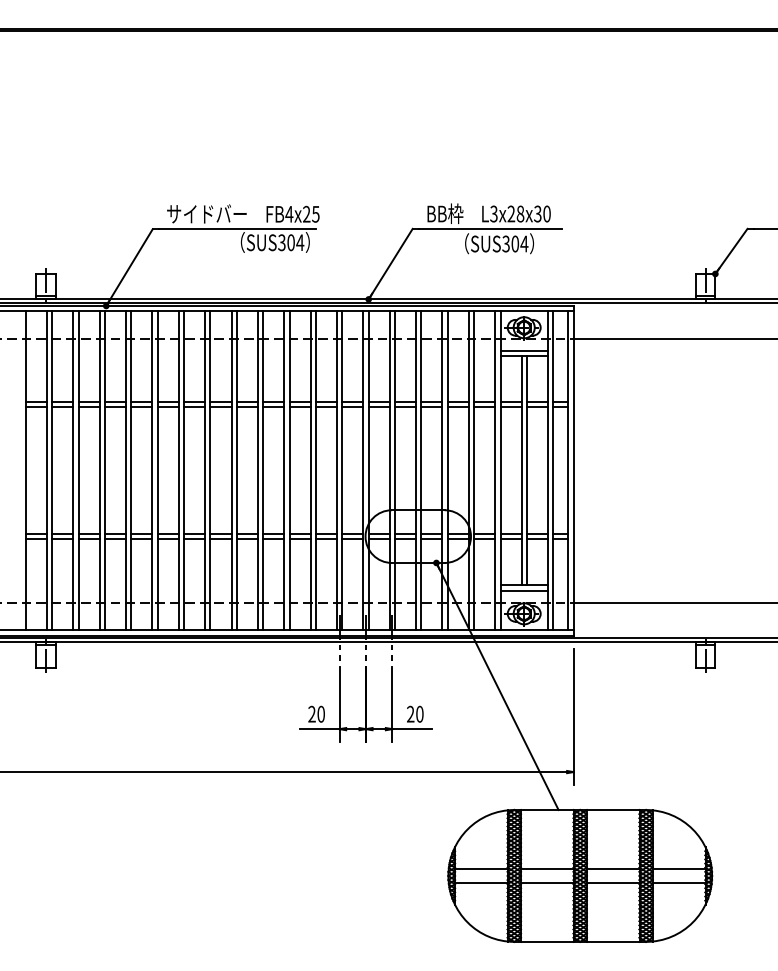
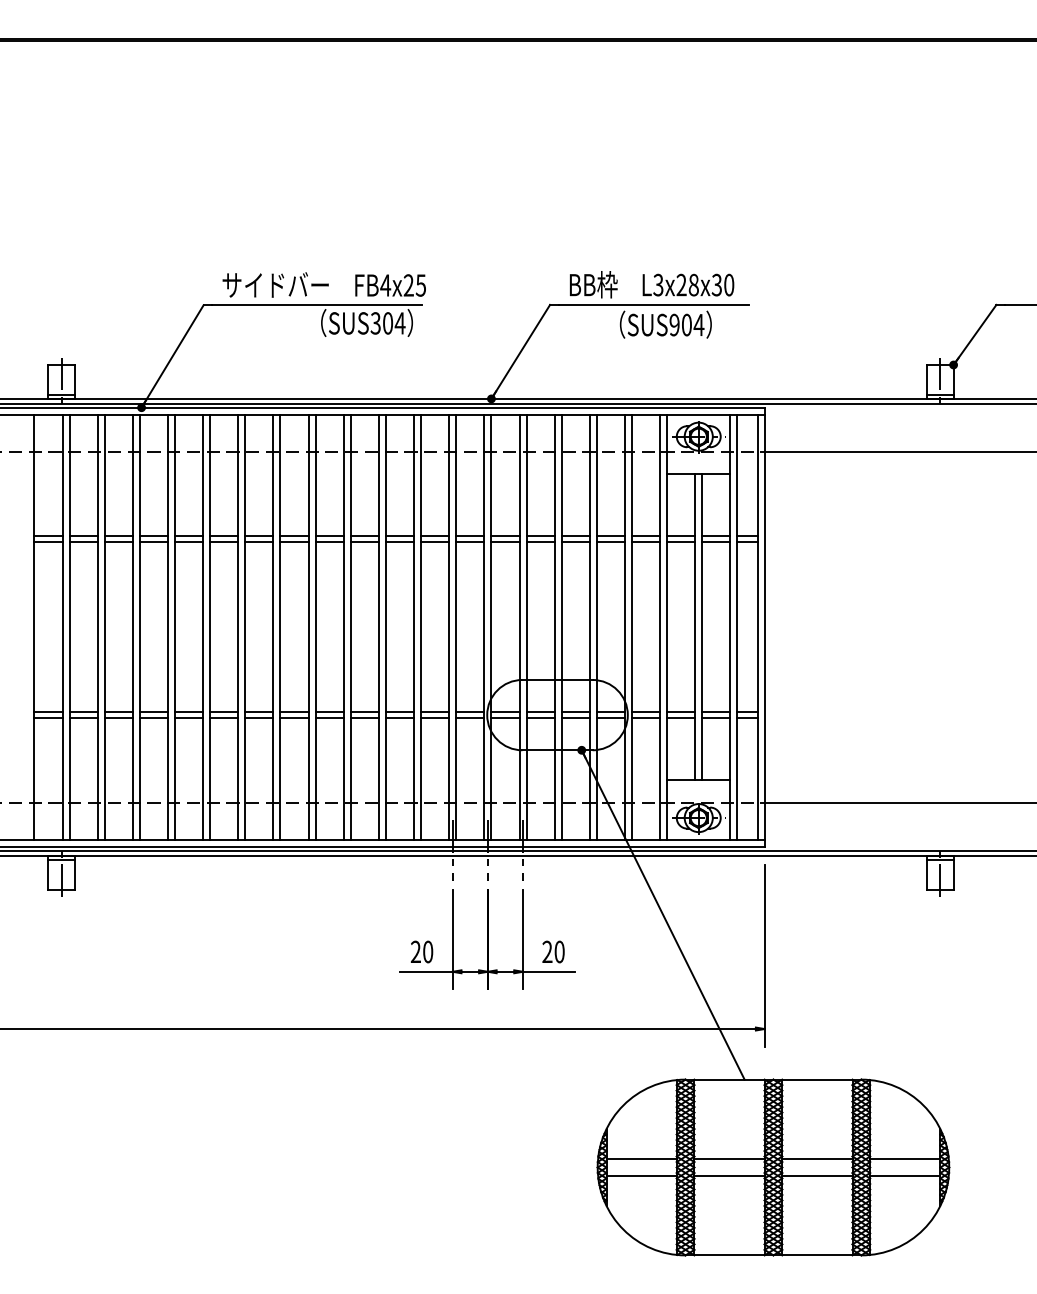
text: (505, 244) -> (673, 325), SUS304 -> SUS904
line: (523, 350) -> (697, 467), removed
line: (523, 590) -> (697, 786), removed

